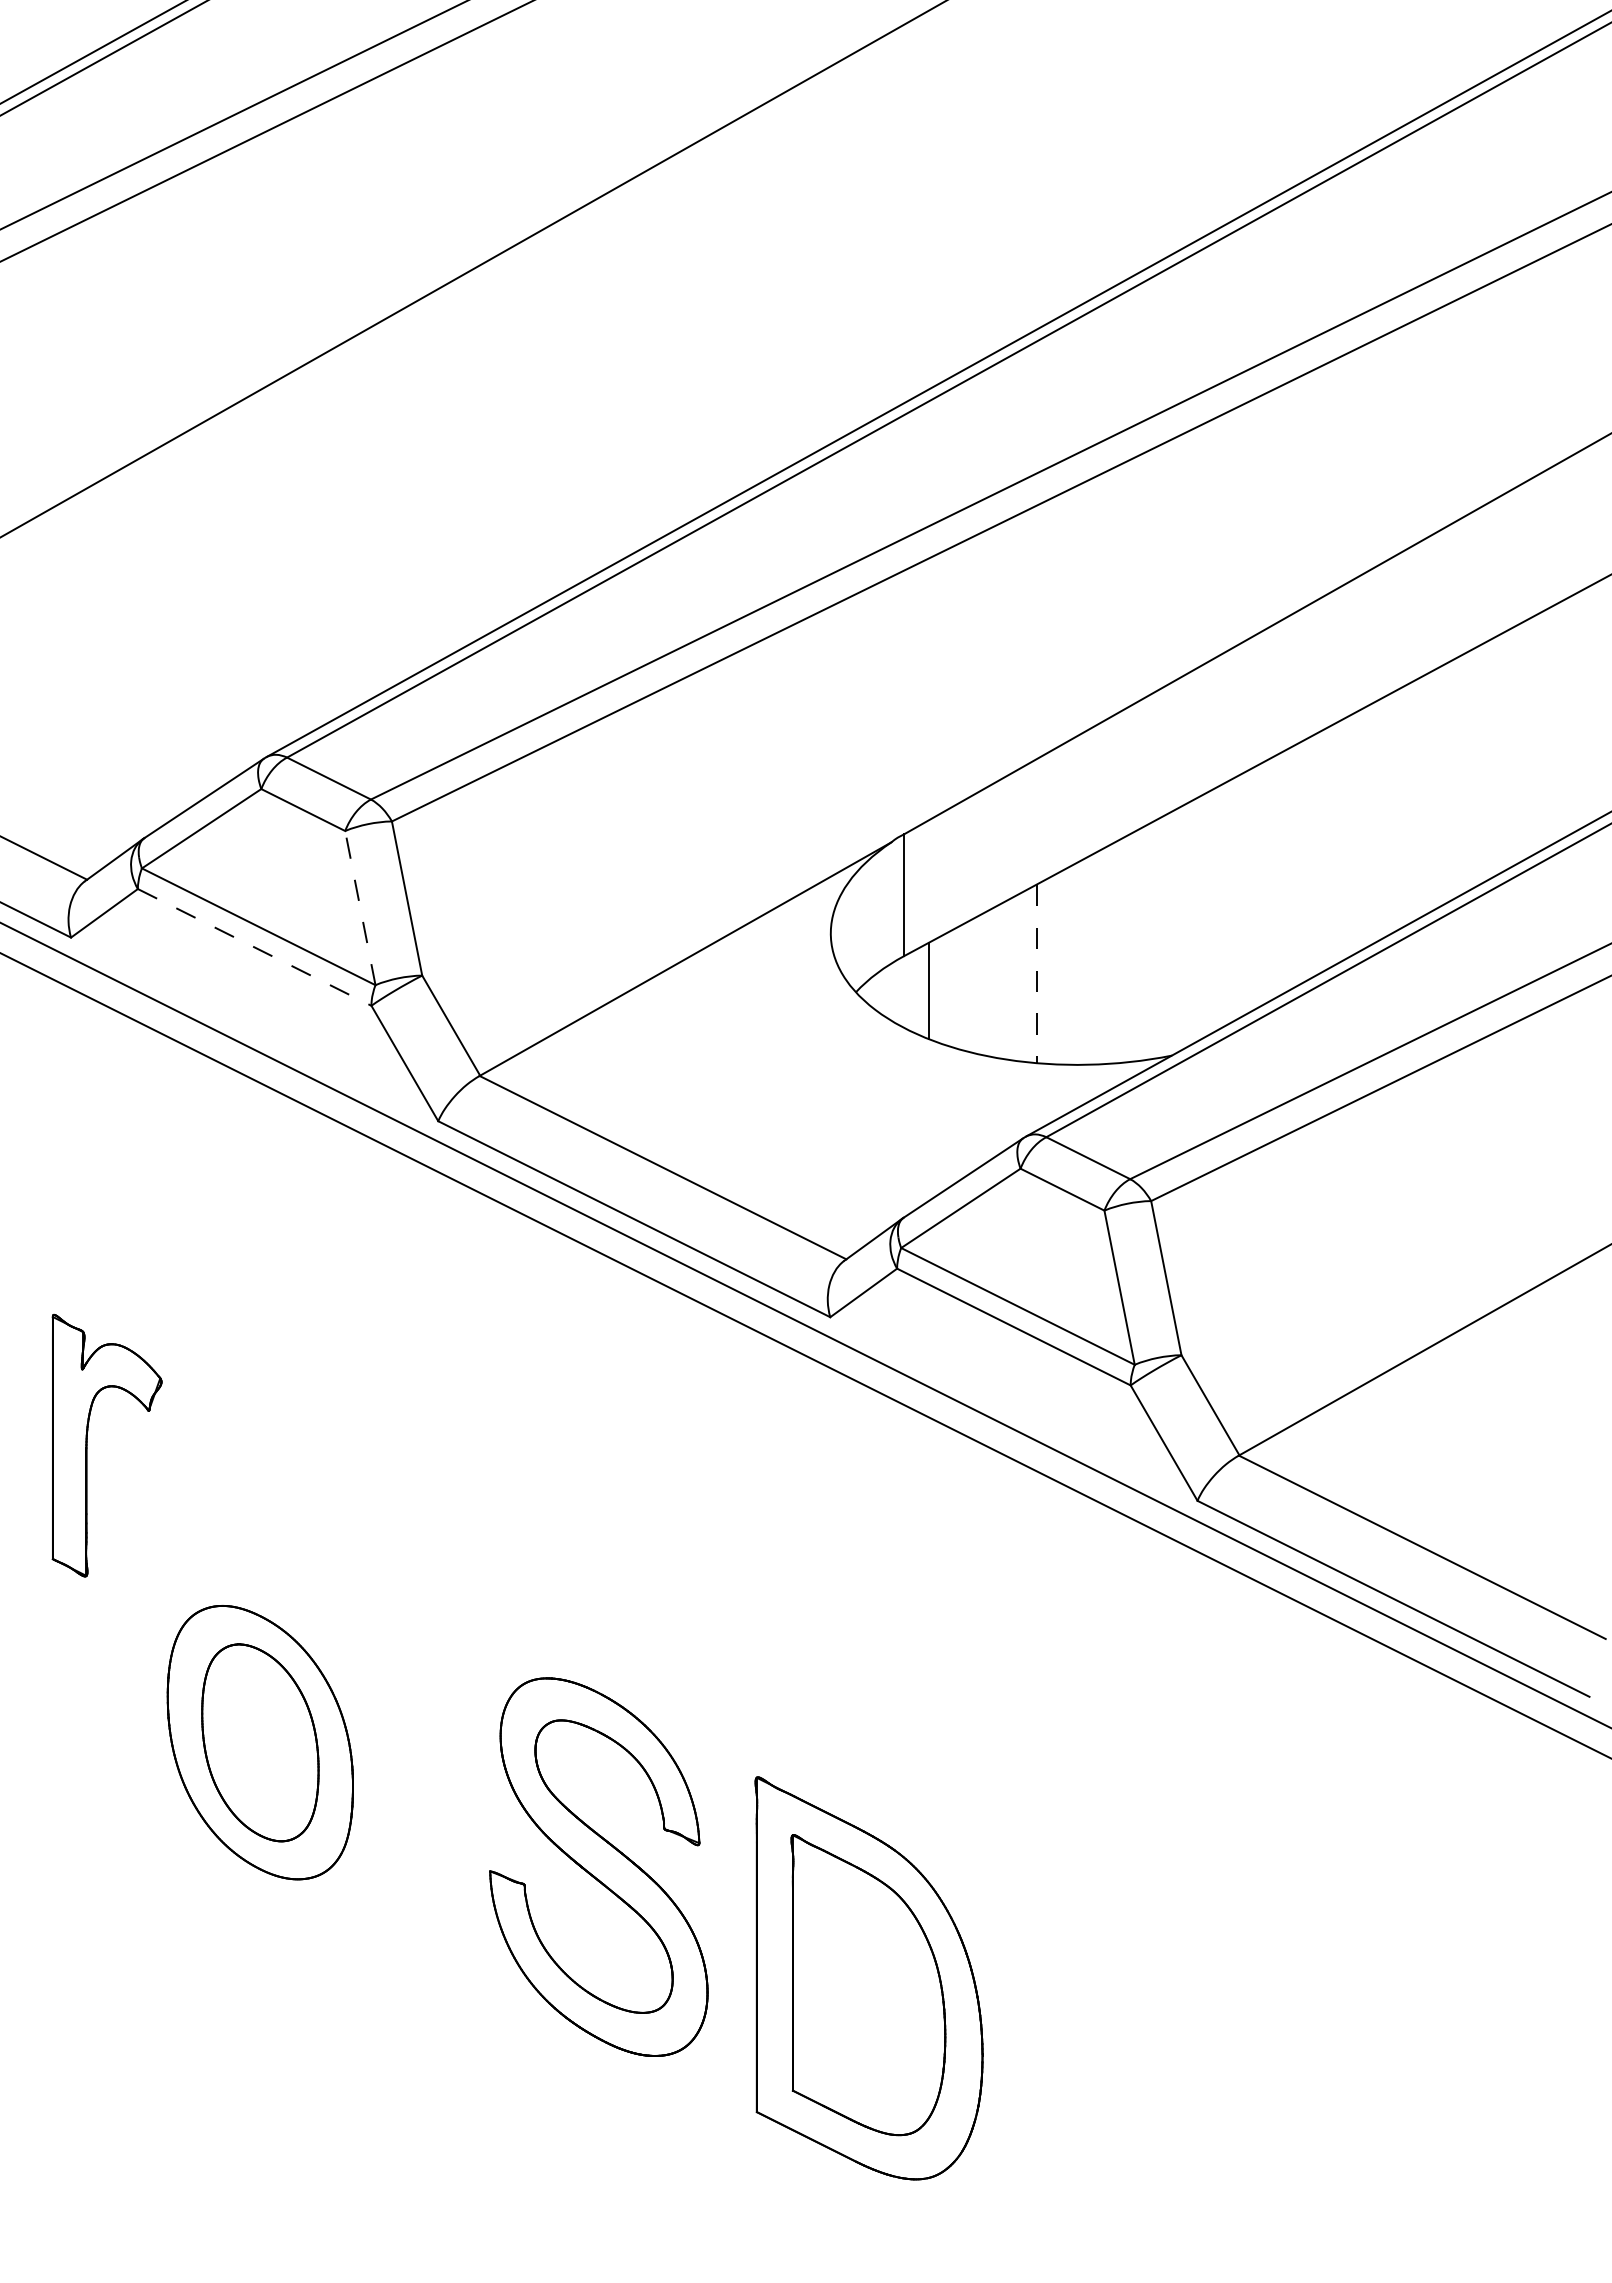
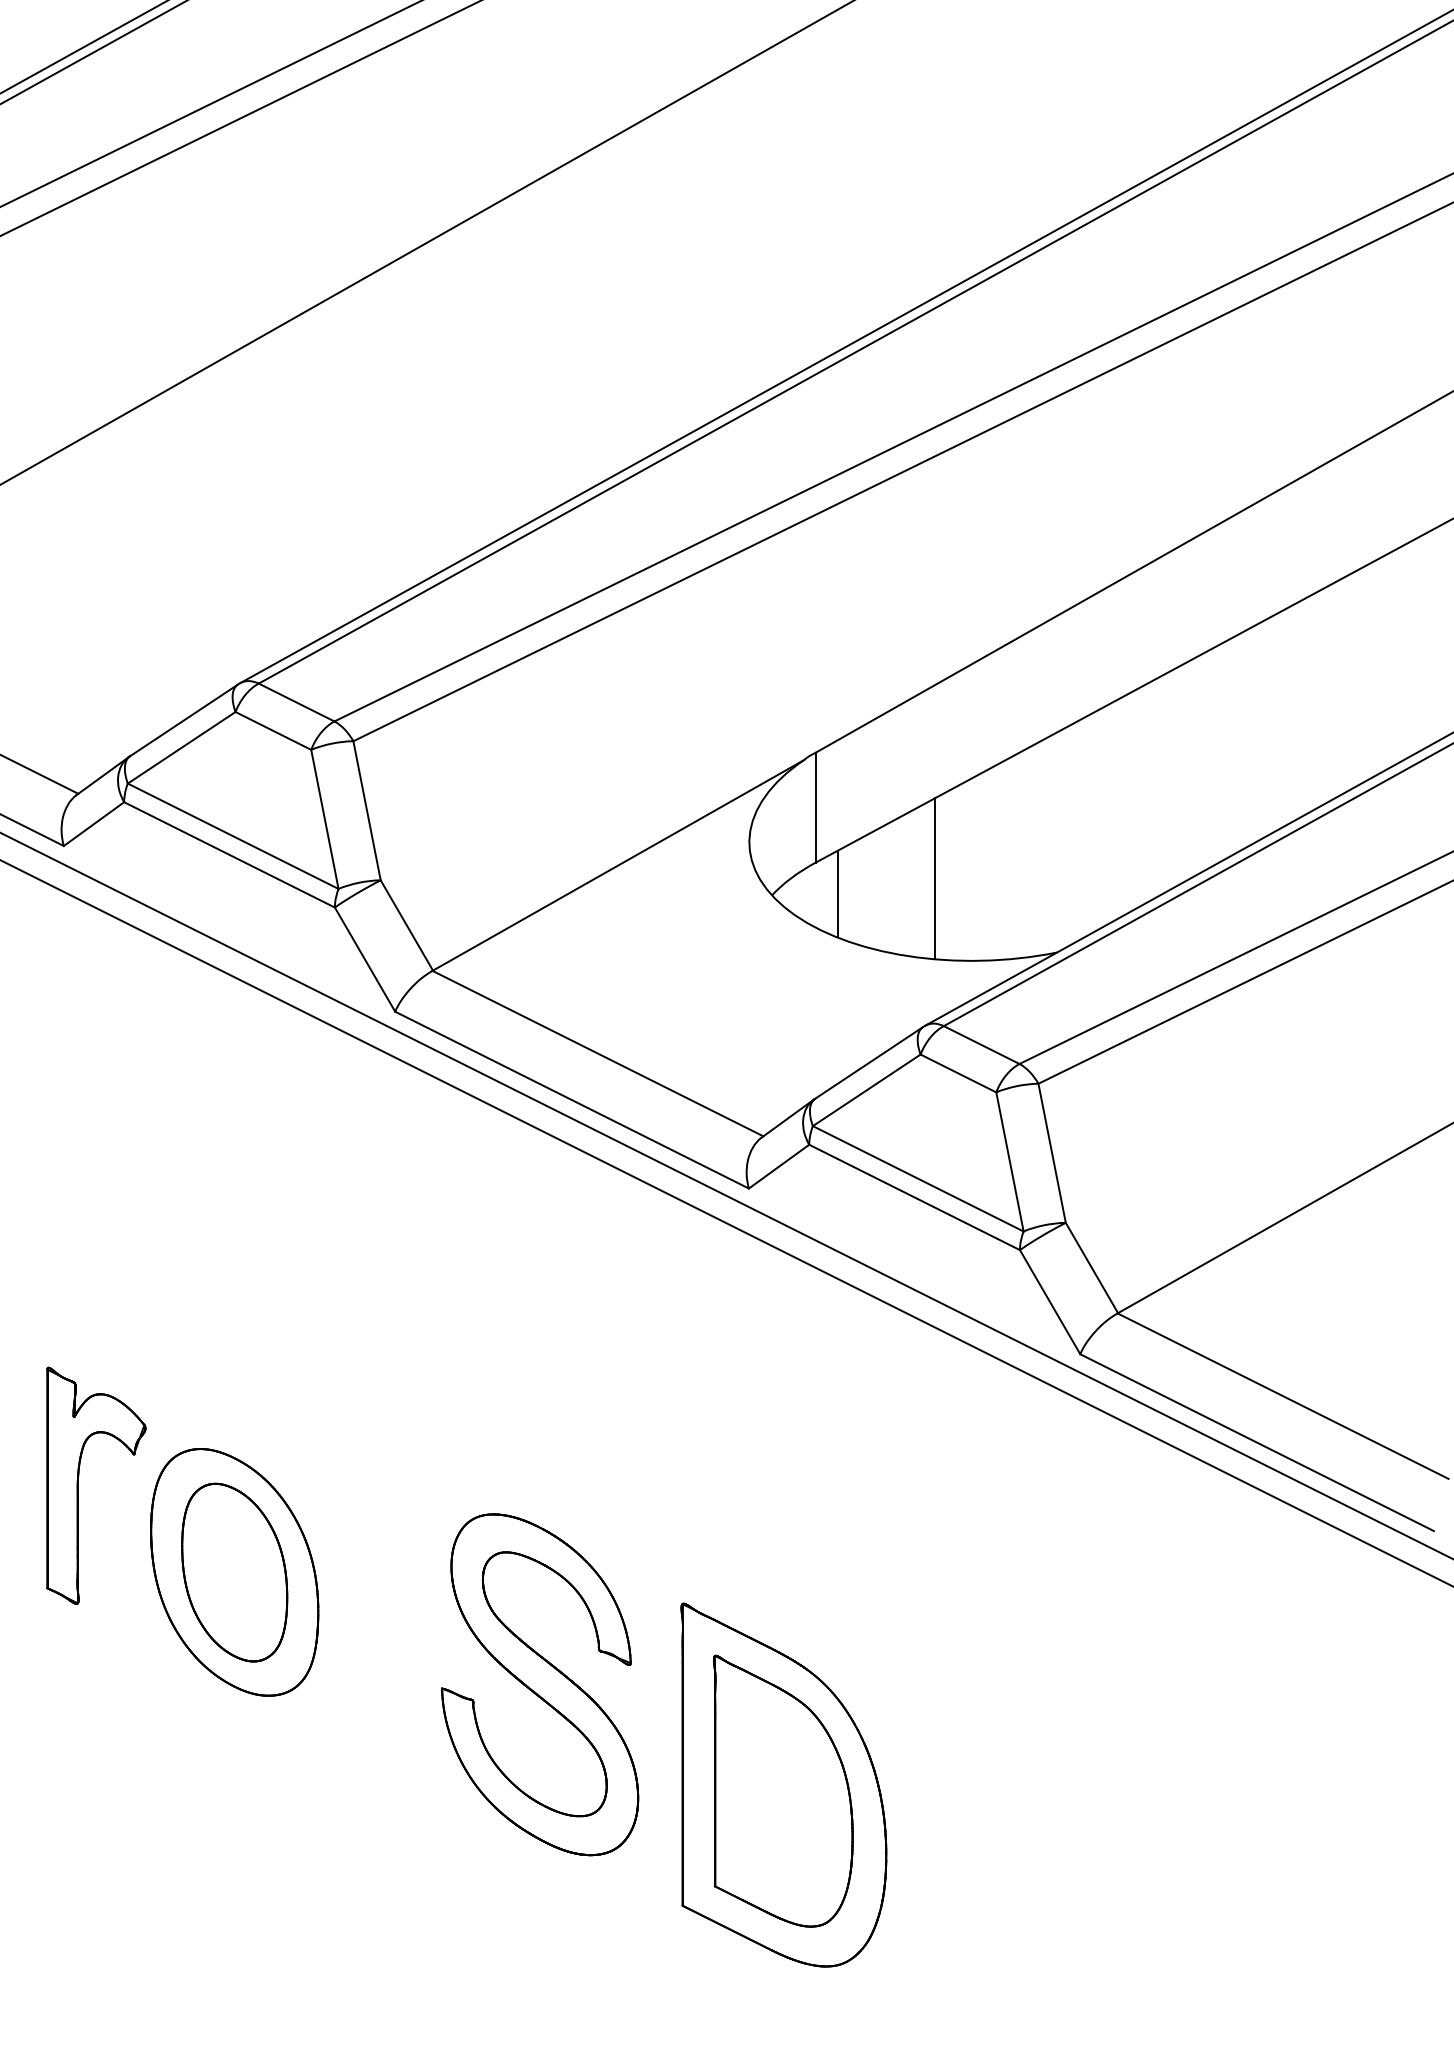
line: (360, 908) -> (325, 819), dashed -> solid
line: (254, 947) -> (229, 854), dashed -> solid
line: (1036, 974) -> (934, 879), dashed -> solid
part: (87, 1445) -> (78, 1485), moved

